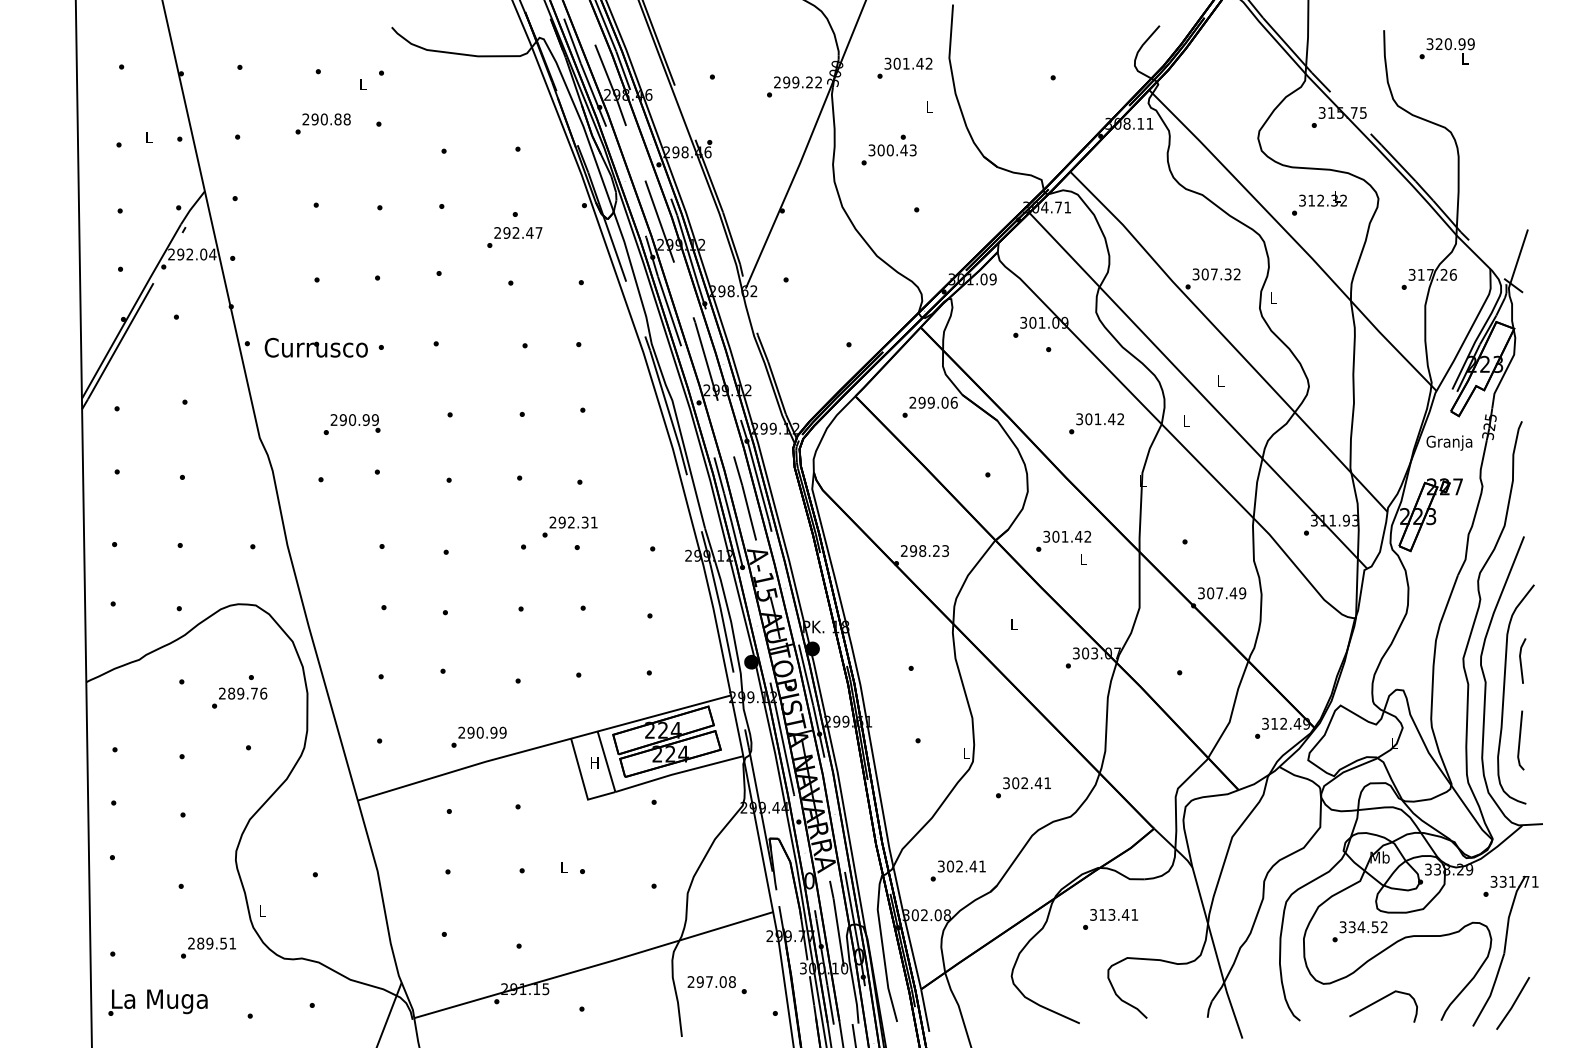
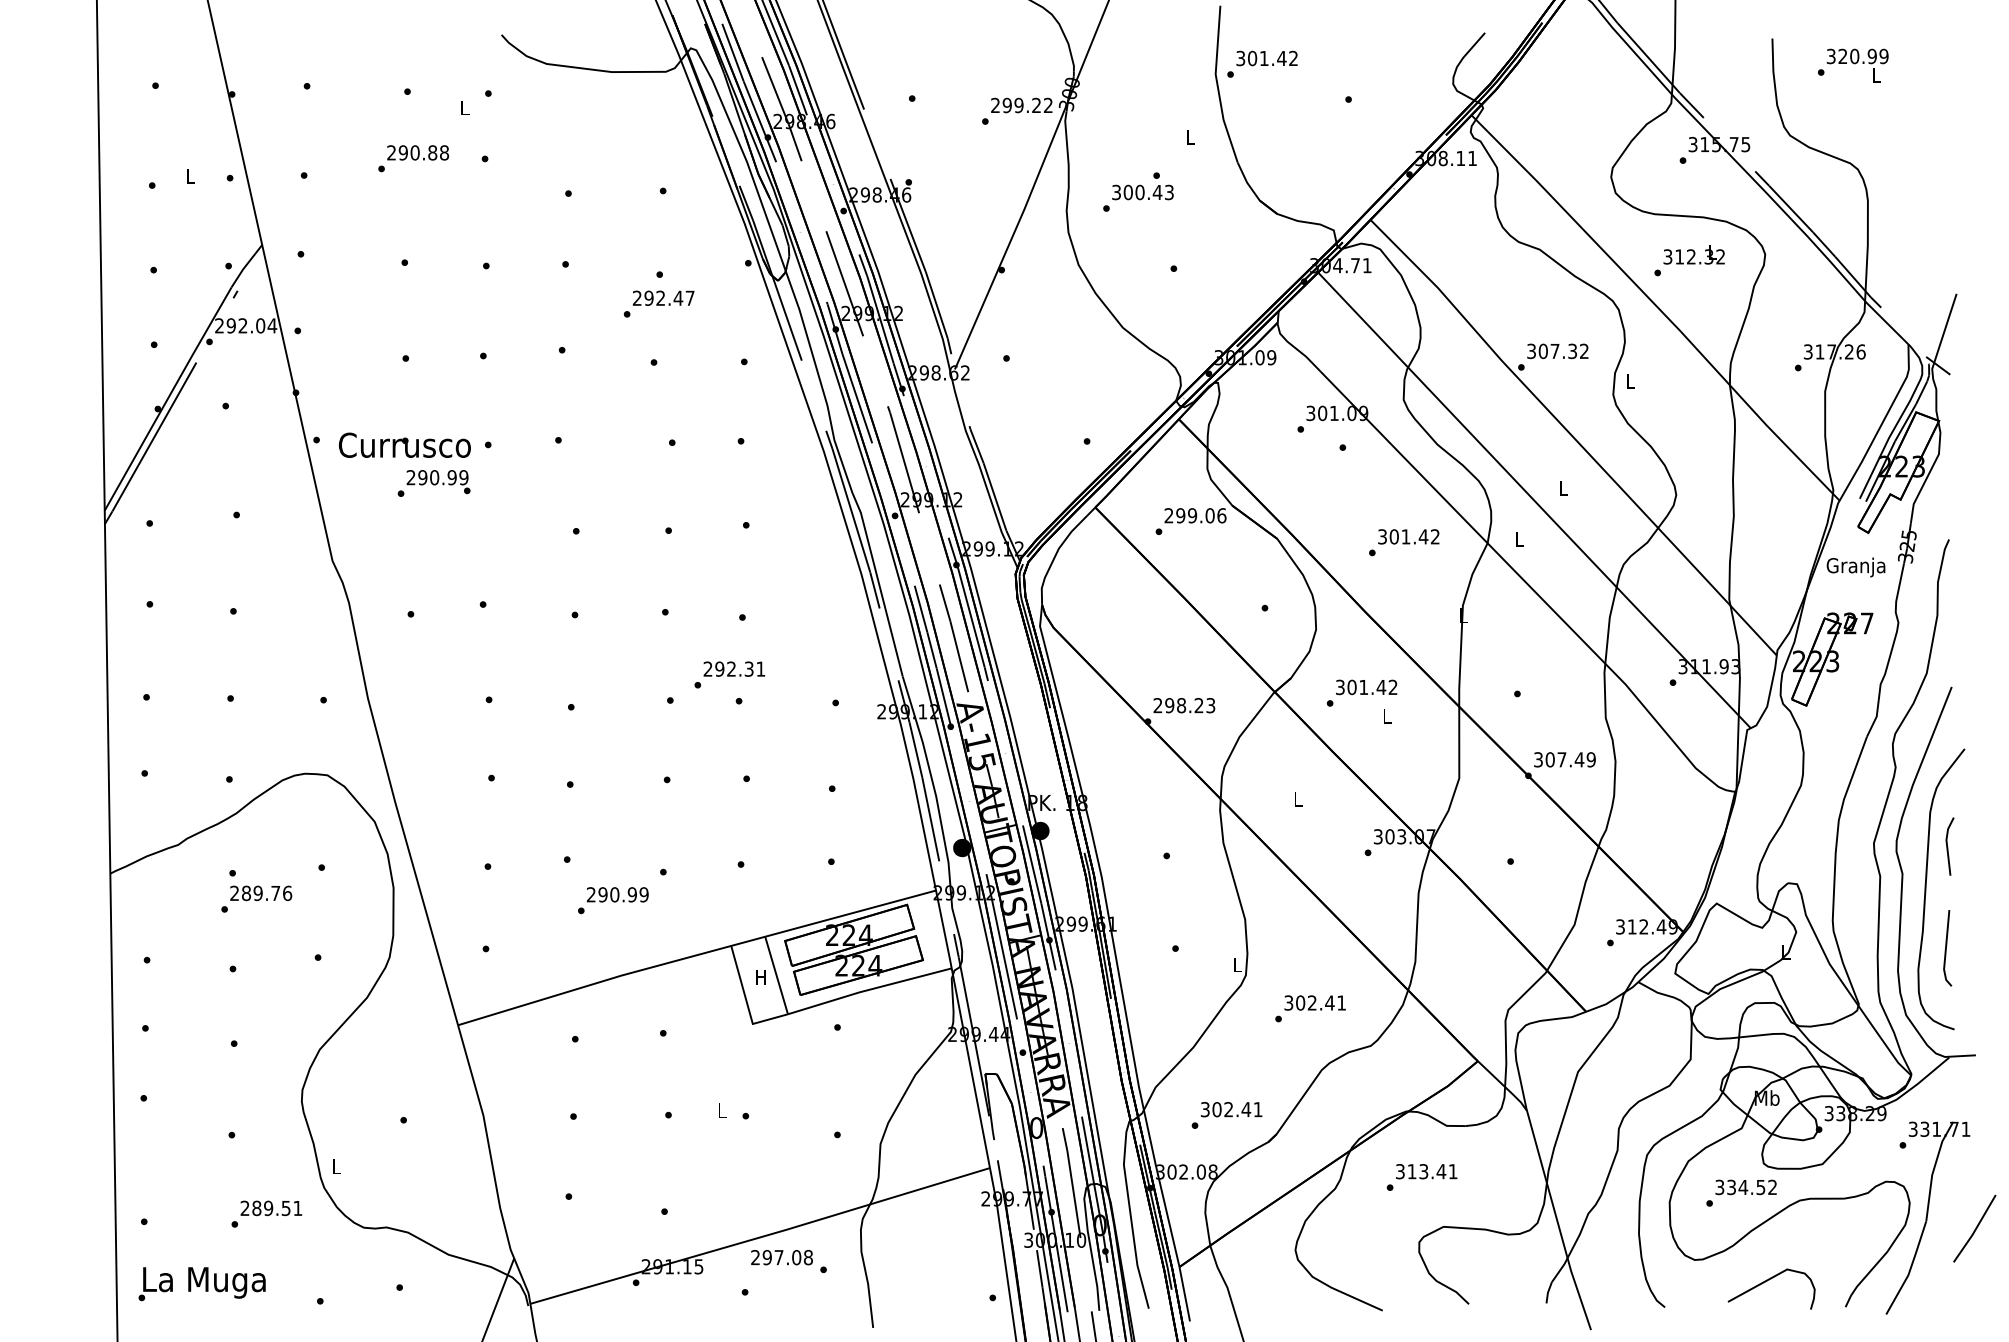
text: (904, 67) -> (1261, 63), moved
text: (351, 424) -> (433, 483), moved
text: (239, 697) -> (256, 898), moved
text: (478, 736) -> (612, 899), moved
text: (716, 985) -> (788, 1262), moved
line: (1513, 1003) -> (1975, 1228), moved

